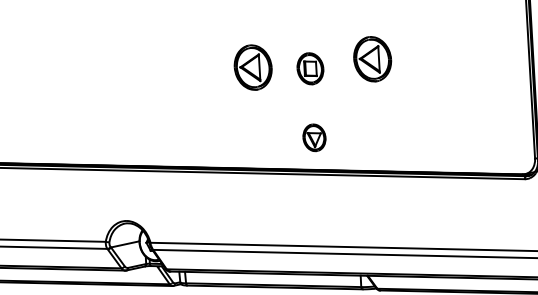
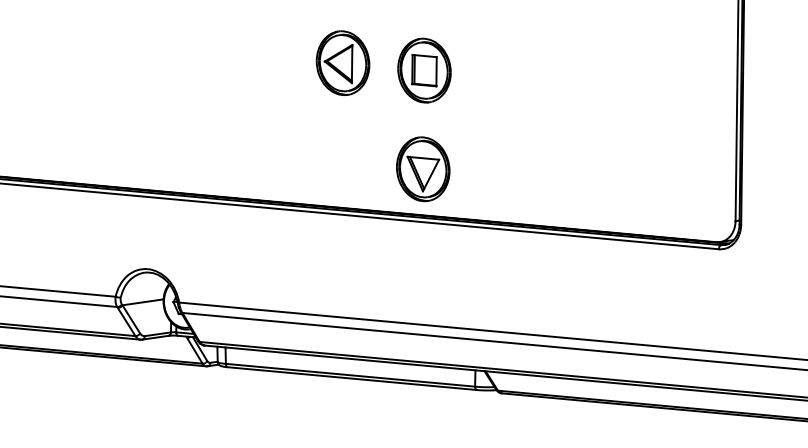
part: (372, 58) -> (513, 62), removed
part: (310, 68) -> (424, 70), size x1.43
part: (314, 137) -> (423, 169), size x1.67

